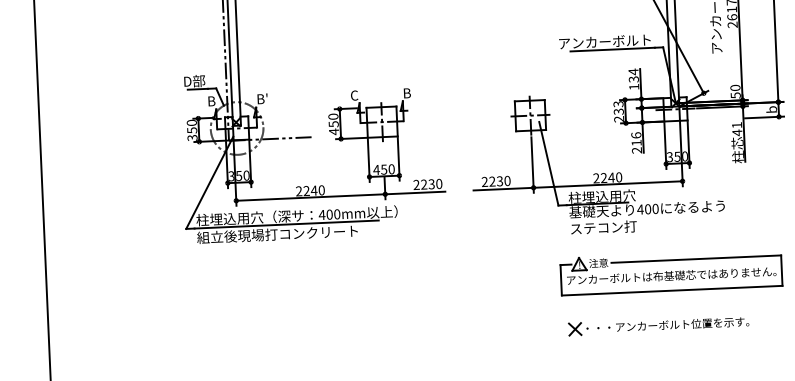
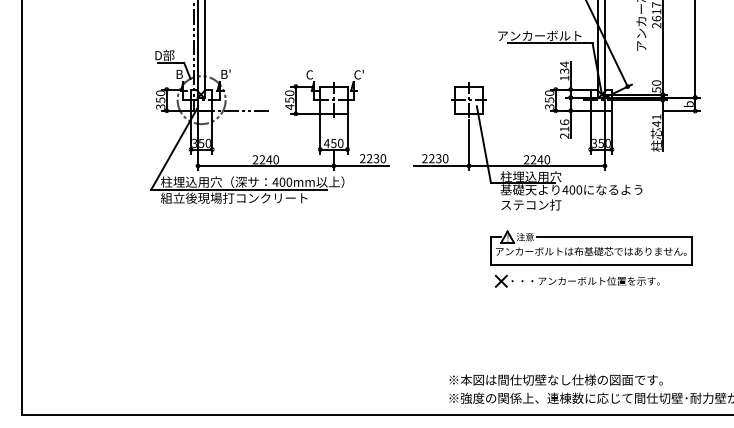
text: (407, 92) -> (358, 74), B -> C'
text: (618, 111) -> (549, 99), 233 -> 350
part: (657, 324) -> (576, 280), moved

